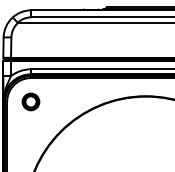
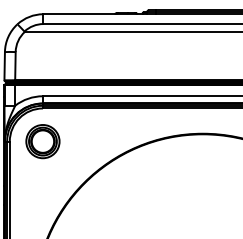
part: (30, 101) -> (42, 141), size x1.43

